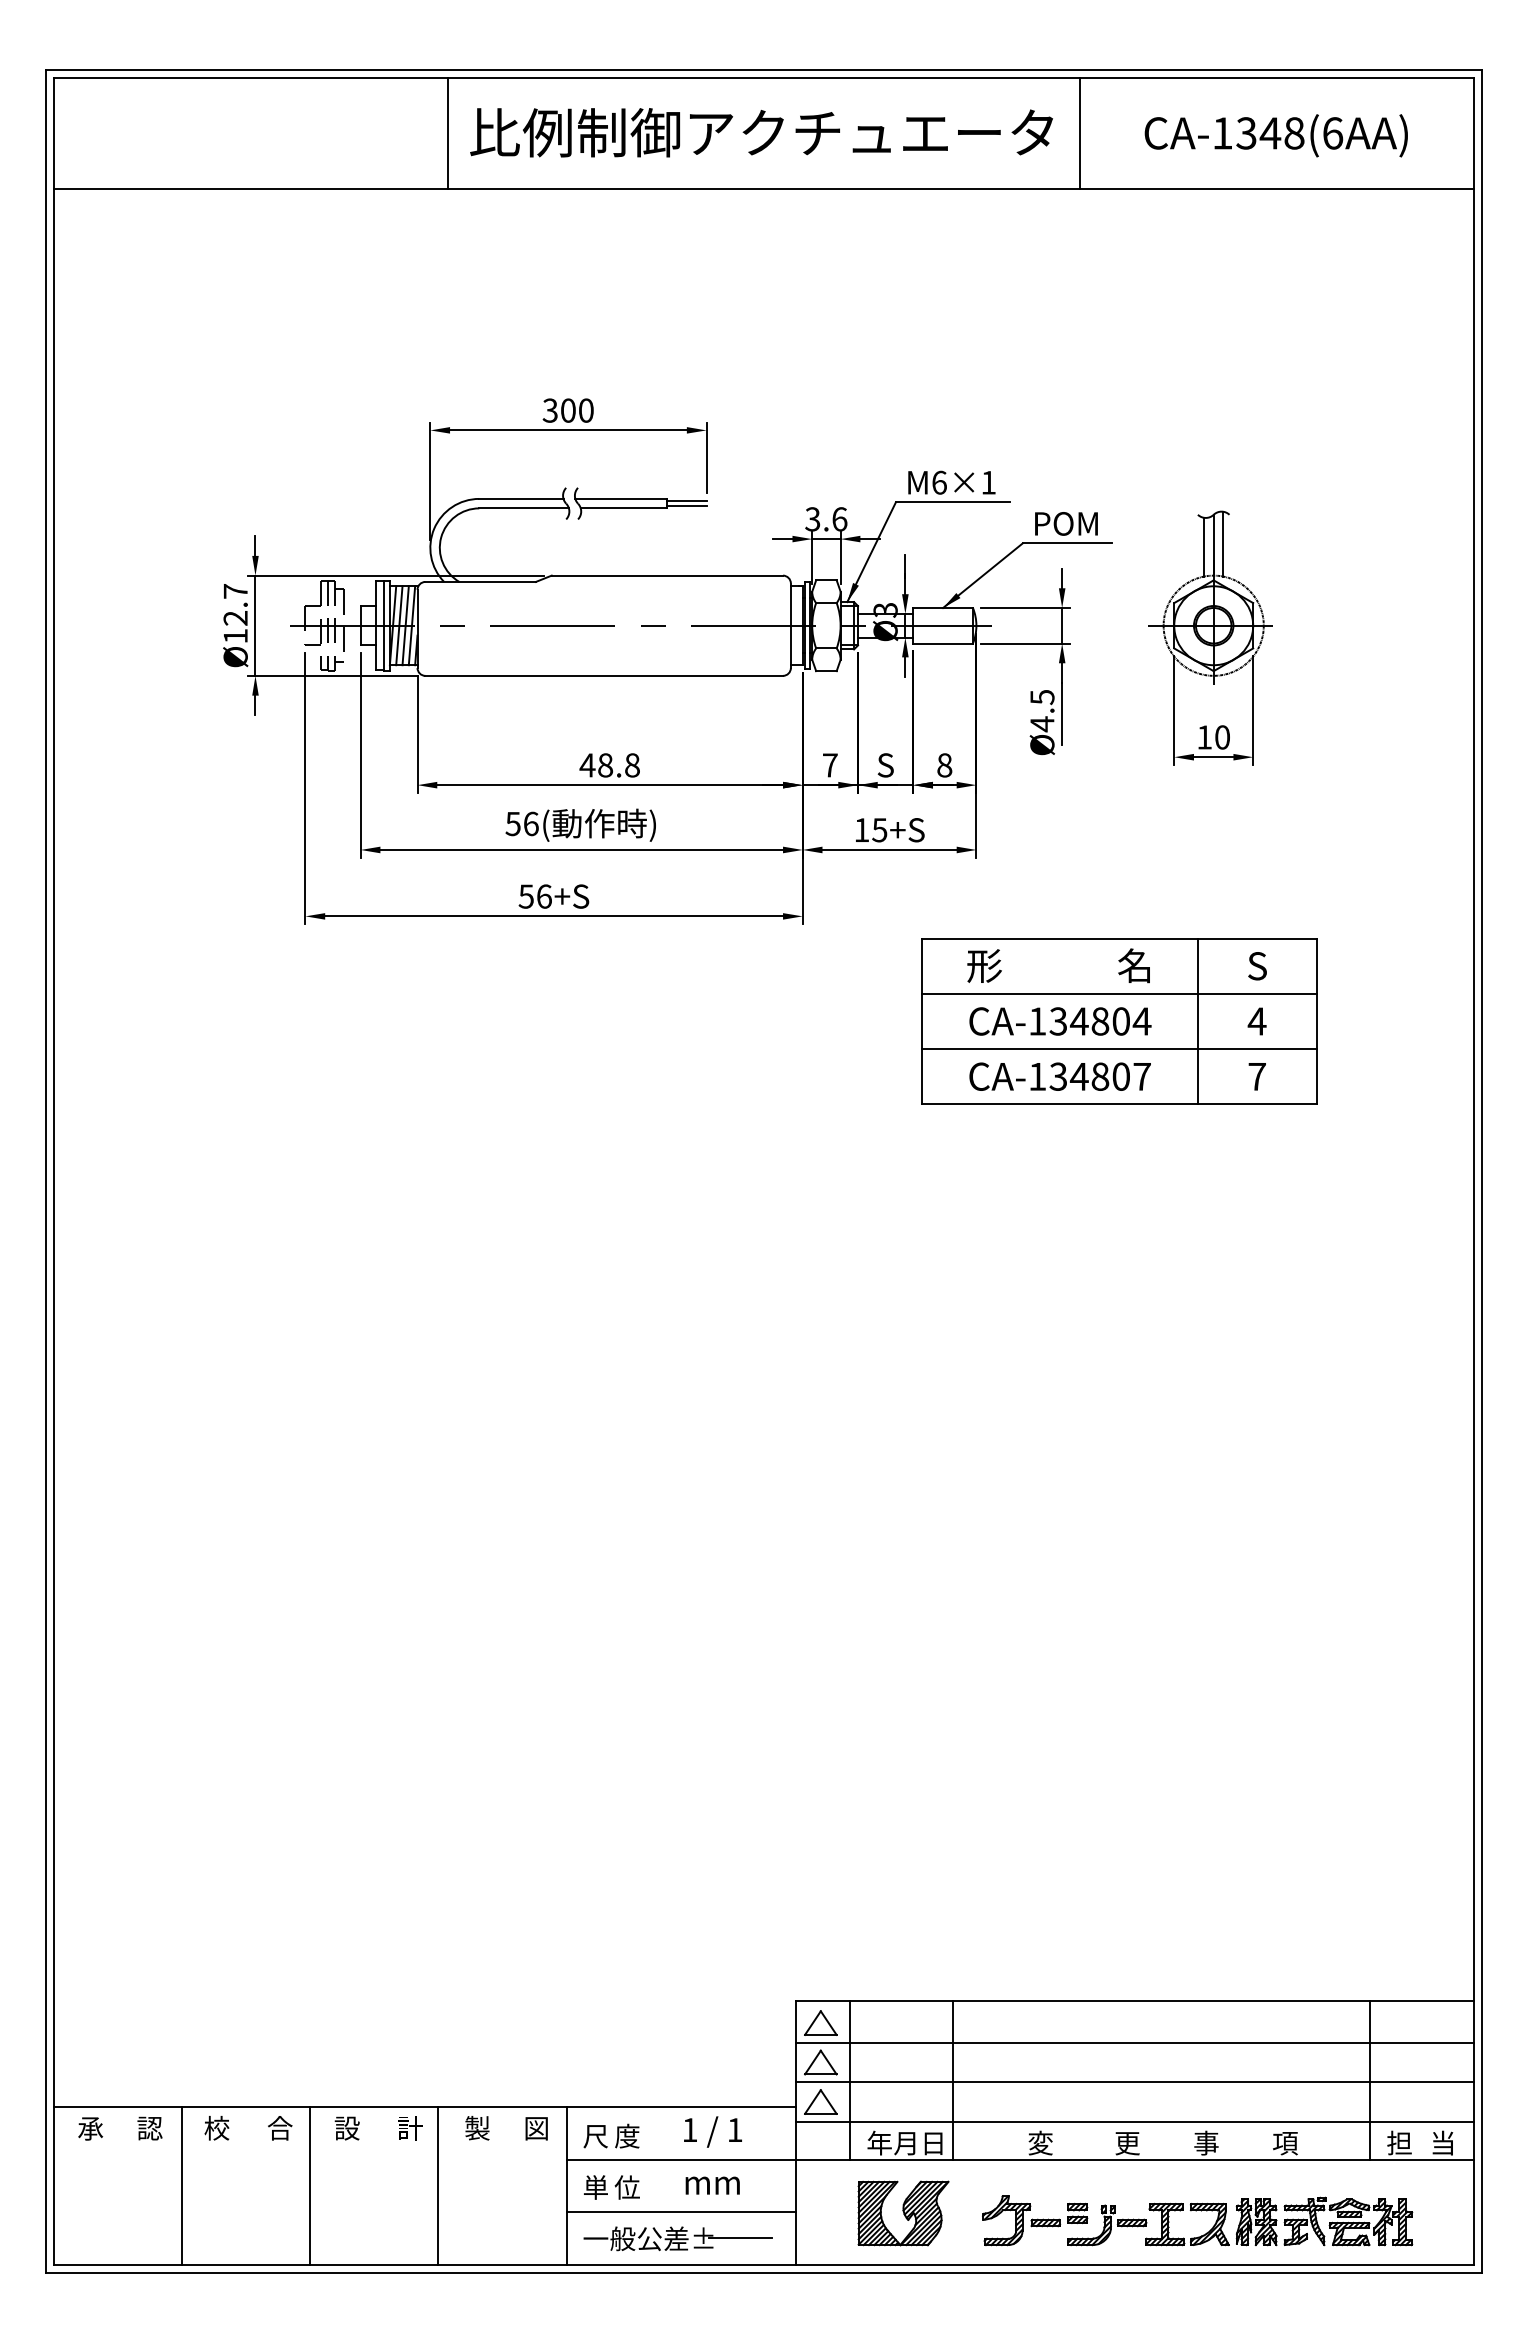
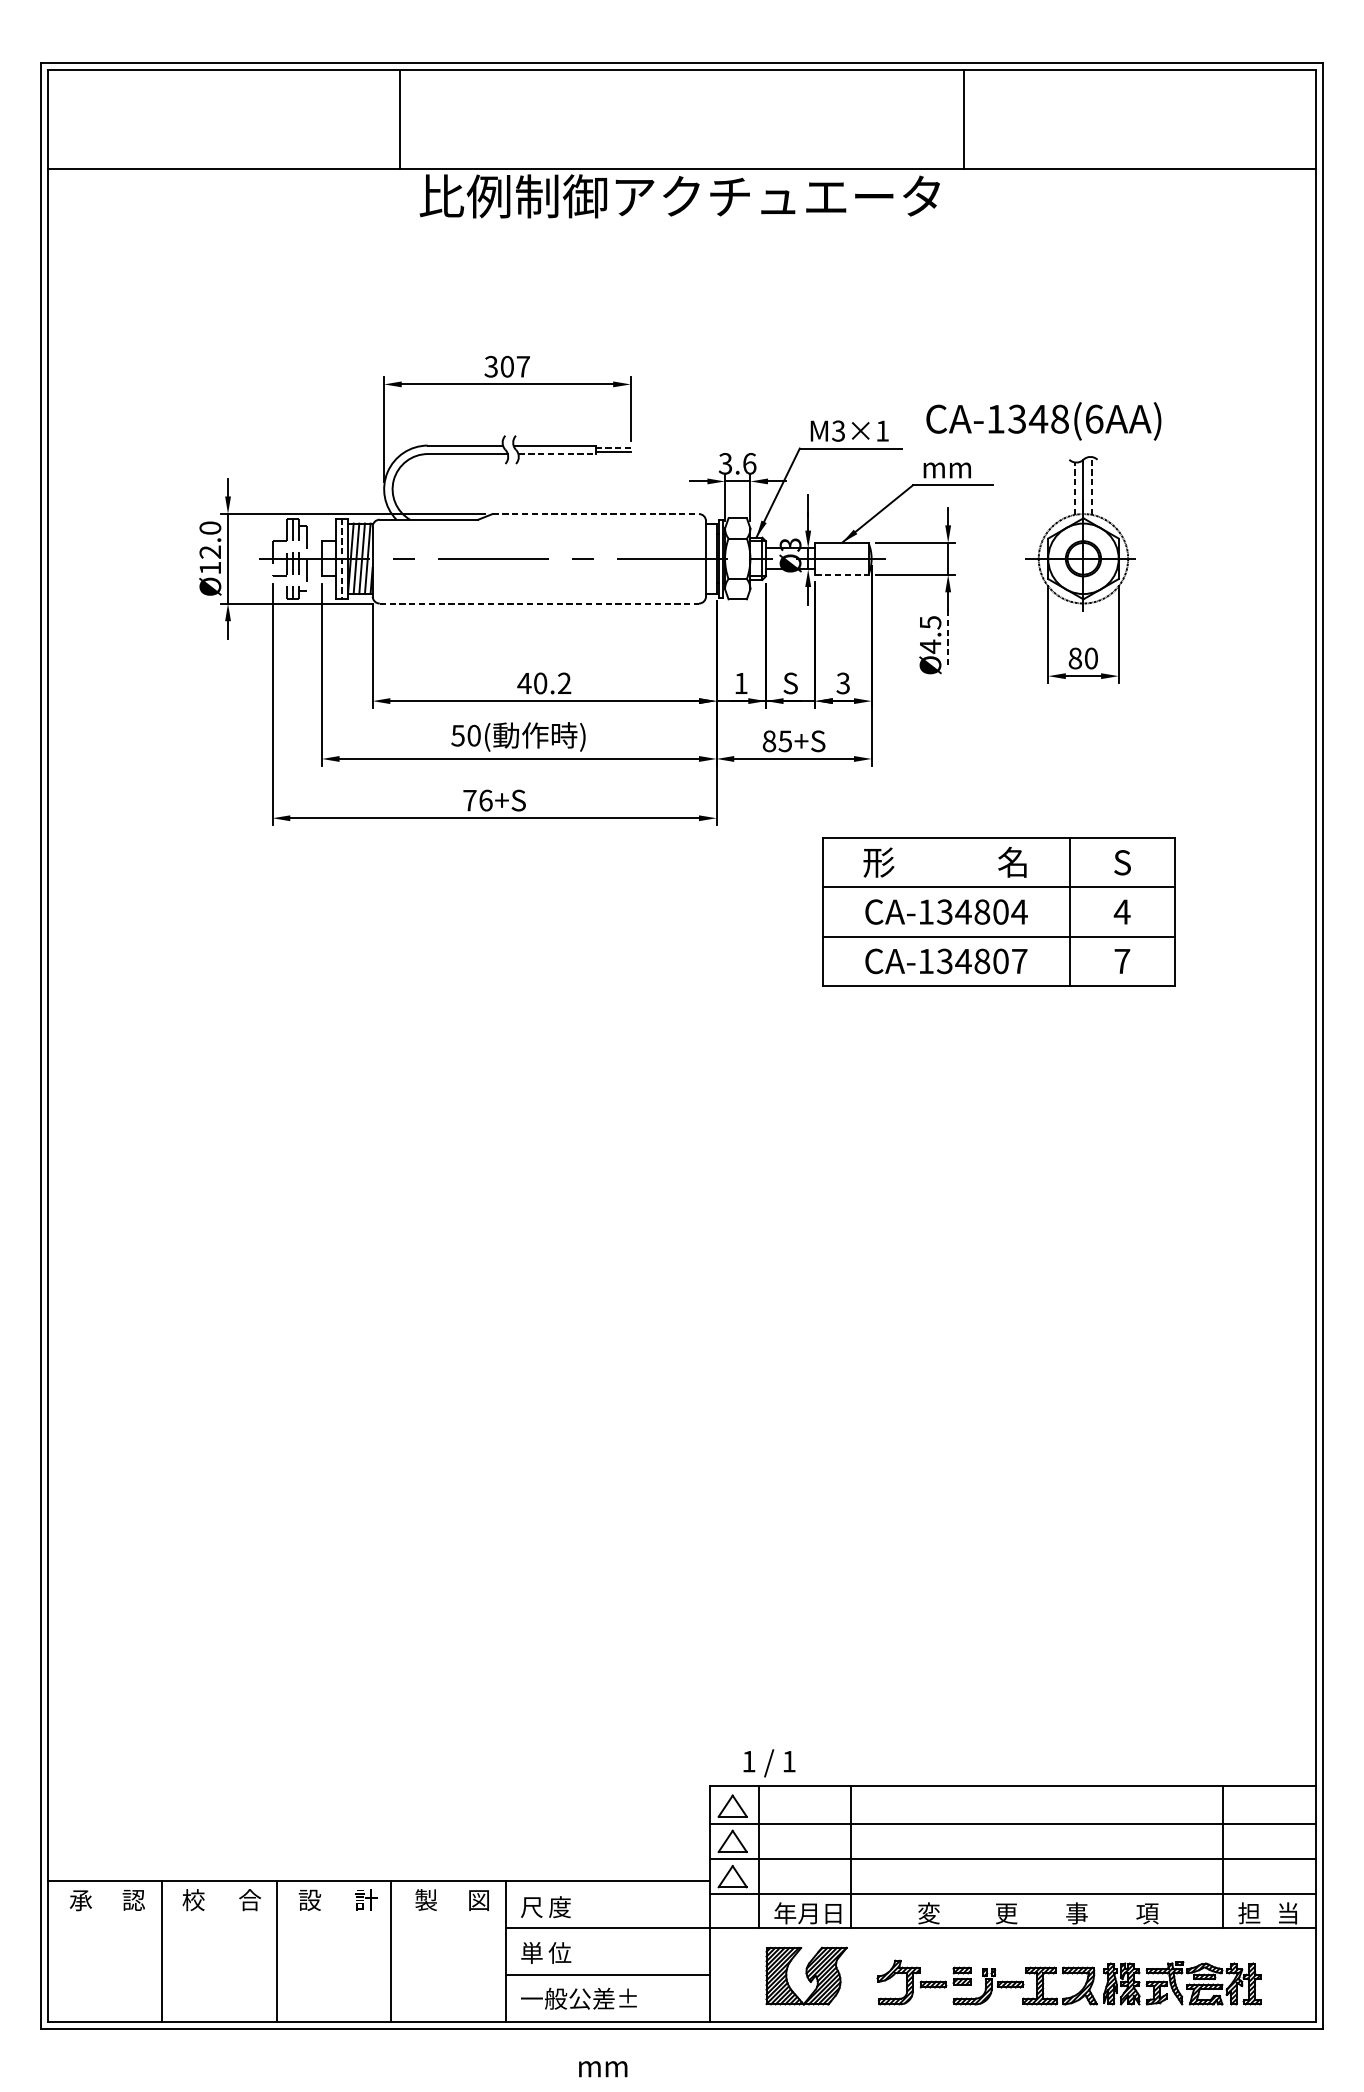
text: (761, 132) -> (679, 196), moved
text: (1275, 135) -> (1043, 421), moved
text: (586, 410) -> (523, 366), 300 -> 307
text: (939, 482) -> (838, 430), M6×1 -> M3×1
line: (686, 501) -> (612, 447), solid -> dashed
line: (624, 508) -> (557, 454), solid -> dashed
text: (1065, 523) -> (951, 467), POM -> mm
line: (1223, 543) -> (1092, 485), solid -> dashed
line: (1204, 546) -> (1075, 488), solid -> dashed
line: (667, 575) -> (595, 513), solid -> dashed
text: (235, 591) -> (210, 528), Ø12.7 -> Ø12.0
line: (383, 625) -> (342, 558), solid -> dashed
line: (943, 643) -> (842, 574), solid -> dashed
line: (604, 675) -> (539, 603), solid -> dashed
line: (1062, 713) -> (948, 637), solid -> dashed
text: (1204, 737) -> (1075, 658), 10 -> 80
text: (618, 765) -> (552, 683), 48.8 -> 40.2
text: (830, 765) -> (741, 683), 7 -> 1
text: (944, 765) -> (843, 683), 8 -> 3
text: (531, 823) -> (474, 735), 56( -> 50(
text: (861, 830) -> (769, 741), 15+S -> 85+S
text: (525, 896) -> (469, 800), 56+S -> 76+S
text: (712, 2131) -> (769, 1762), moved
text: (712, 2185) -> (602, 2069), moved
line: (739, 2238) -> (660, 1998), removed

